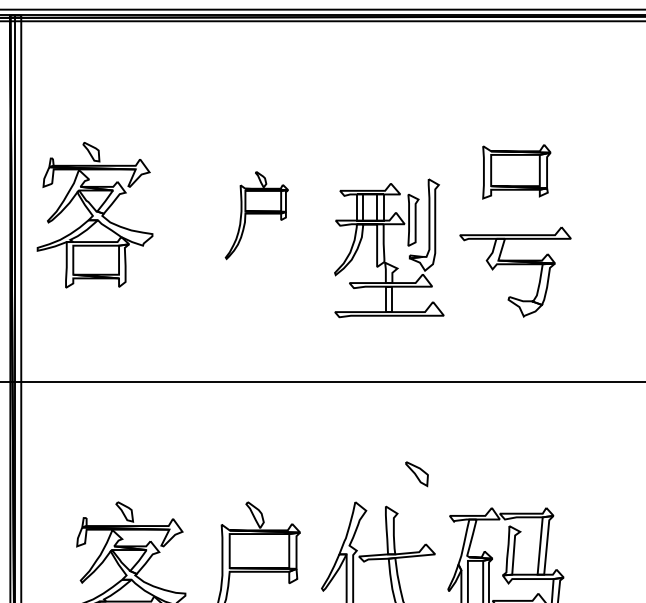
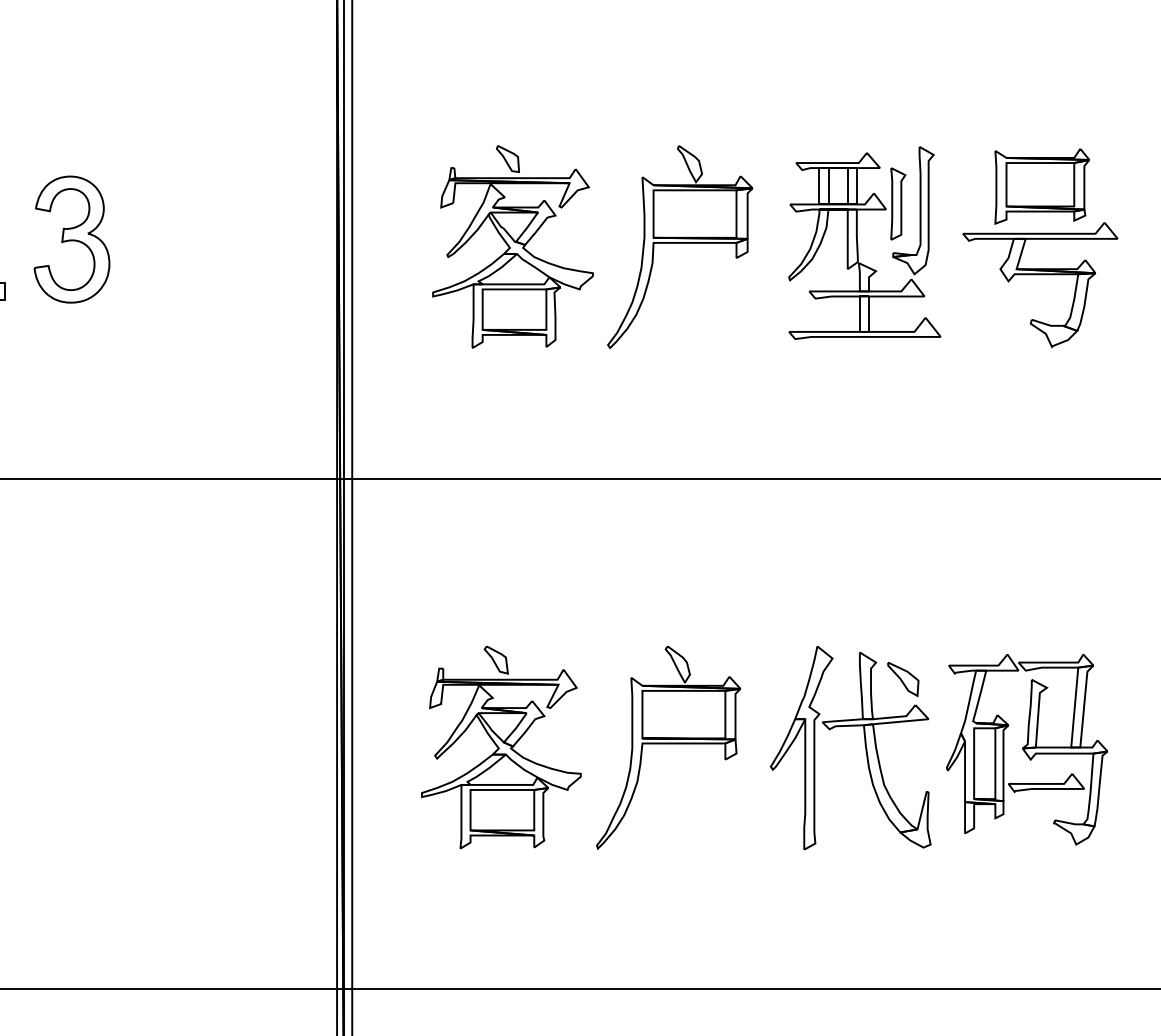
part: (94, 214) -> (512, 246), moved
part: (257, 215) -> (680, 247), size x1.67
part: (384, 248) -> (858, 243), moved
part: (515, 265) -> (1040, 275), moved
part: (417, 474) -> (903, 679), moved

